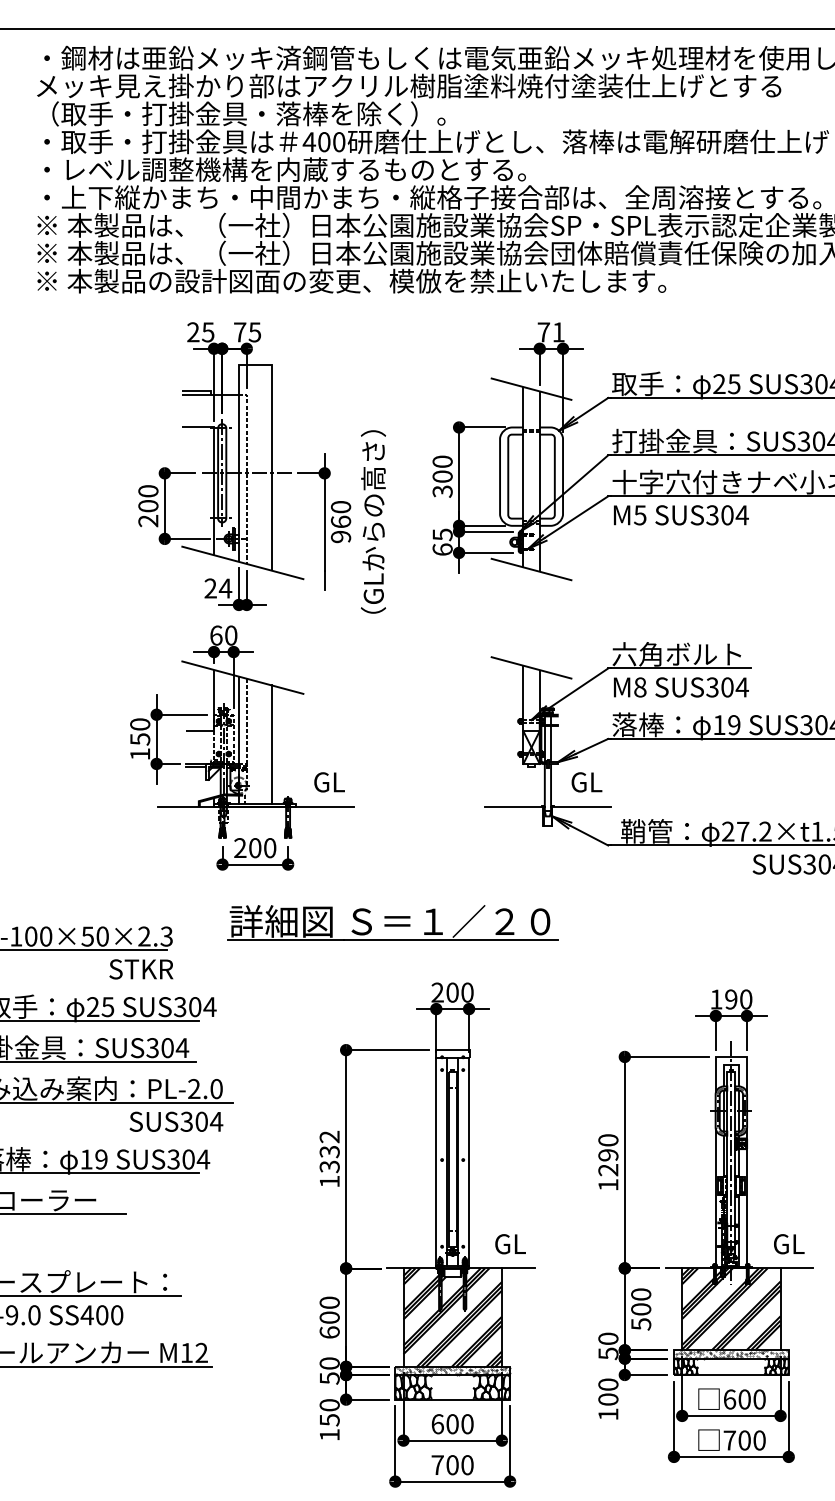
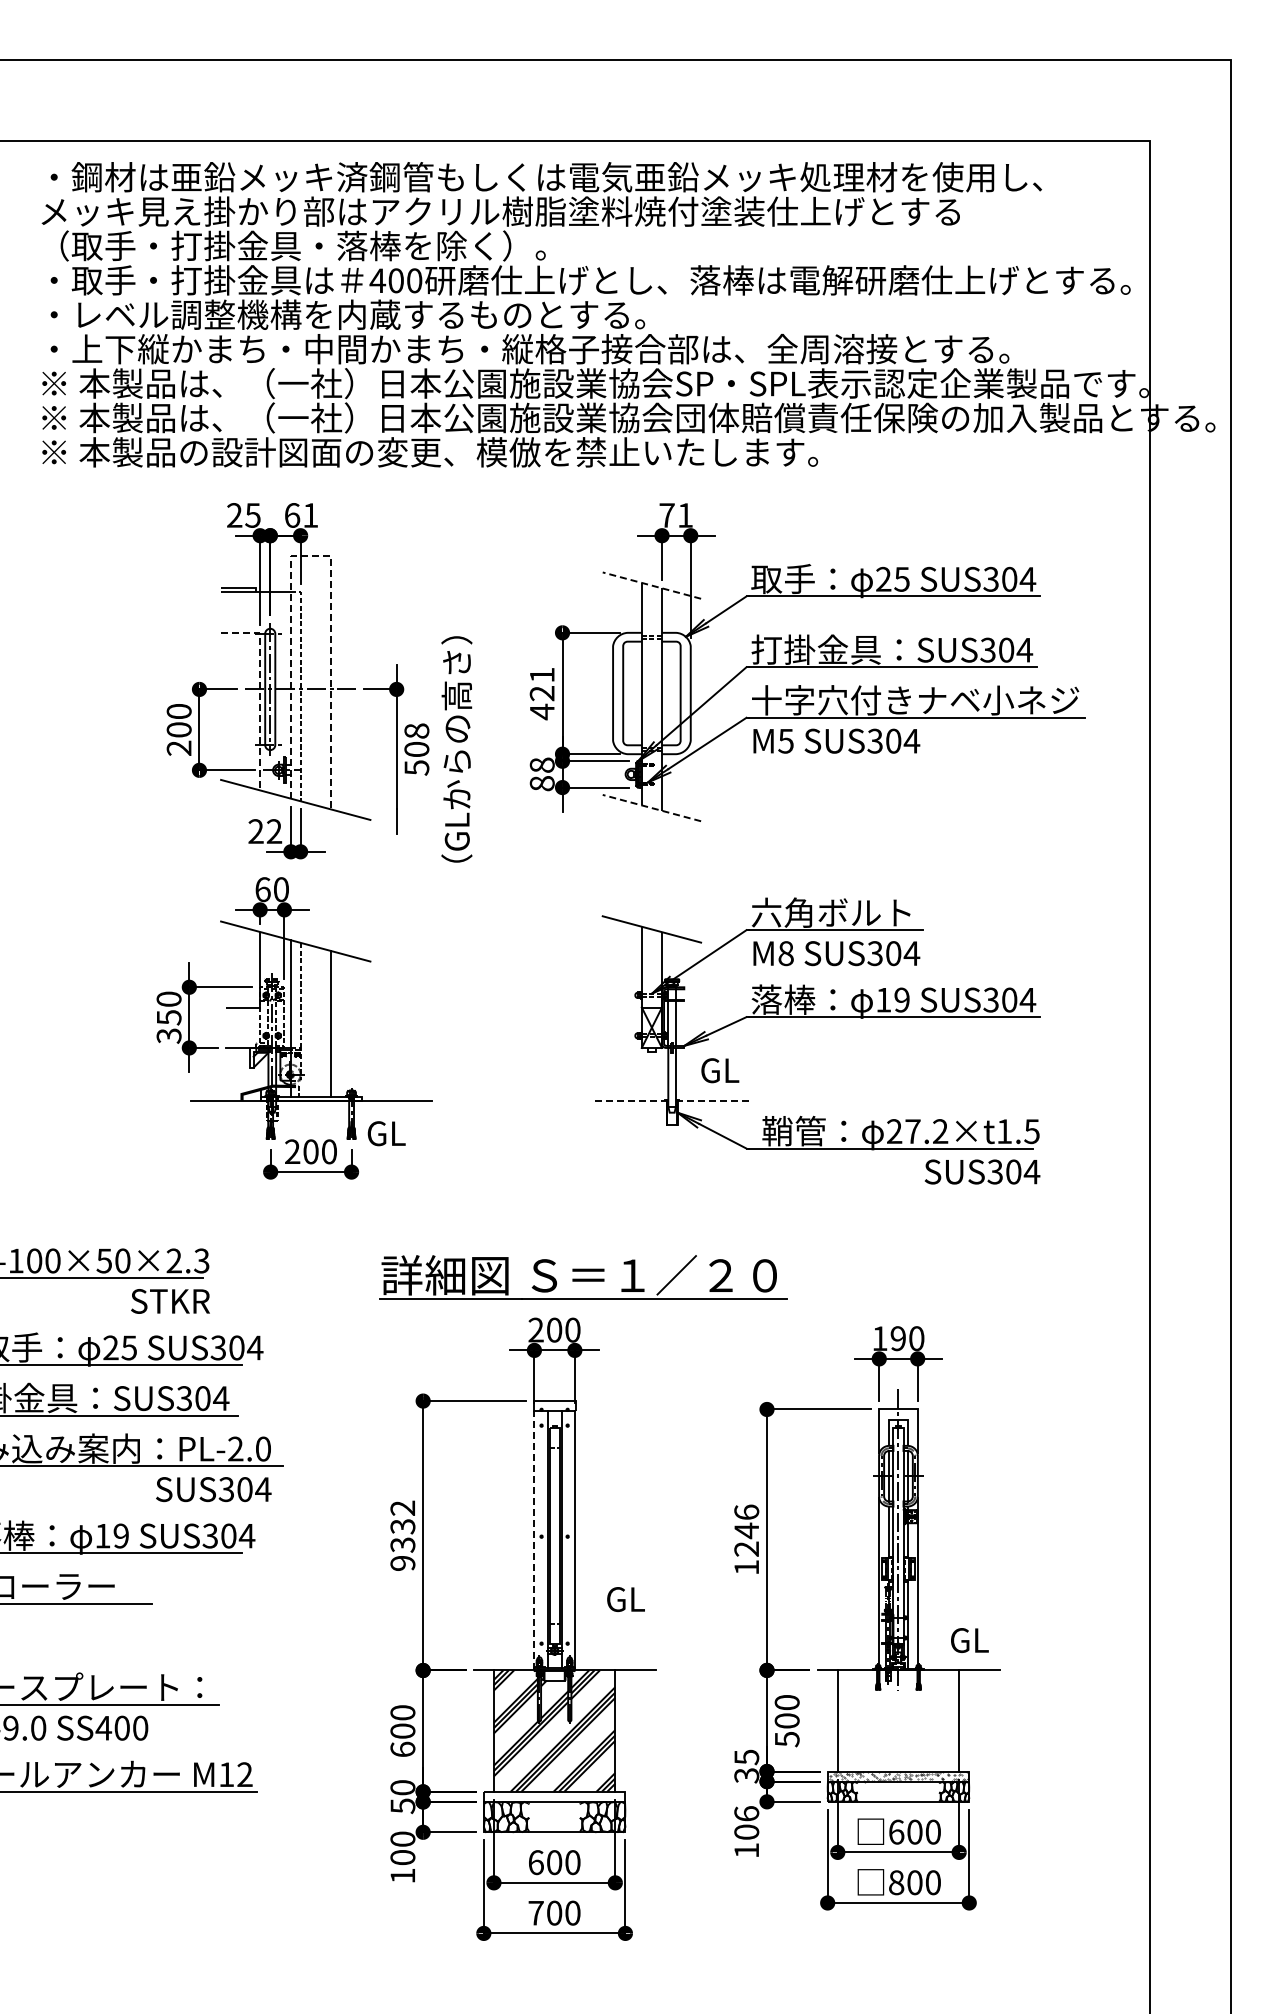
text: (247, 332) -> (301, 515), 75 -> 61
line: (259, 364) -> (316, 555), solid -> dashed
line: (531, 389) -> (651, 585), solid -> dashed
line: (214, 475) -> (260, 691), solid -> dashed
text: (442, 476) -> (541, 693), 300 -> 421
text: (340, 522) -> (416, 749), 960 -> 508
text: (442, 542) -> (541, 774), 65 -> 88
line: (531, 569) -> (651, 808), solid -> dashed
text: (225, 588) -> (274, 831), 24 -> 22
text: (139, 753) -> (168, 1035), 150 -> 350
line: (195, 767) -> (237, 1052), removed
text: (329, 782) -> (386, 1133), moved
line: (514, 806) -> (630, 1100), solid -> dashed
line: (581, 806) -> (713, 1100), solid -> dashed
part: (393, 923) -> (583, 1277), moved
text: (608, 1147) -> (746, 1521), 1290 -> 1246
line: (436, 1163) -> (534, 1540), solid -> dashed
text: (329, 1181) -> (402, 1563), 1332 -> 9332
text: (510, 1244) -> (625, 1599), moved
hatch: (731, 1309) -> (898, 1720), removed
text: (608, 1346) -> (746, 1766), 50 -> 35
hatch: (453, 1370) -> (555, 1796), removed
text: (608, 1384) -> (746, 1813), 100 -> 106
text: (329, 1420) -> (402, 1857), 150 -> 100
text: (729, 1440) -> (896, 1882), 700 -> 800

